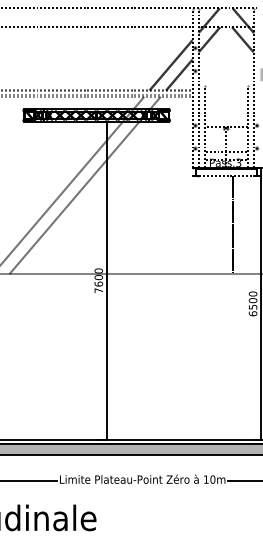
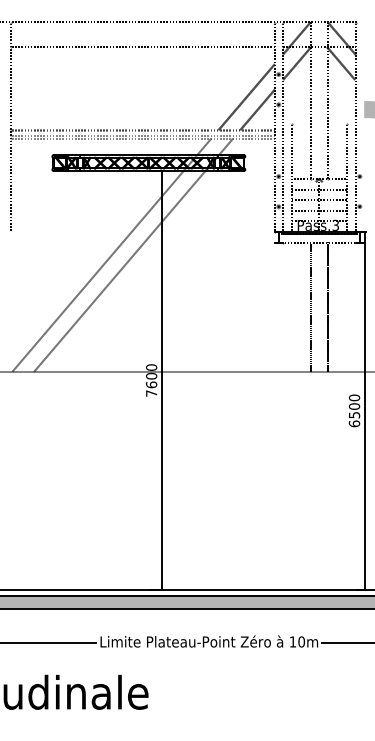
line: (220, 67) -> (311, 100), added
line: (232, 67) -> (327, 100), added
line: (226, 135) -> (319, 189), added
line: (226, 143) -> (319, 200), added
line: (220, 224) -> (311, 306), added

